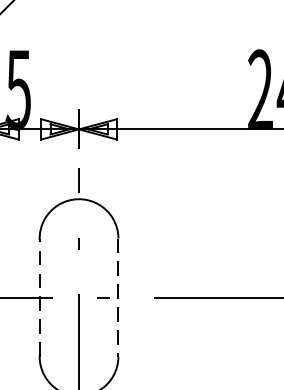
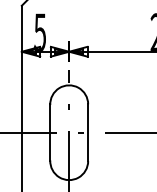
line: (40, 297) -> (50, 132), dashed -> solid
line: (119, 299) -> (88, 133), dashed -> solid

